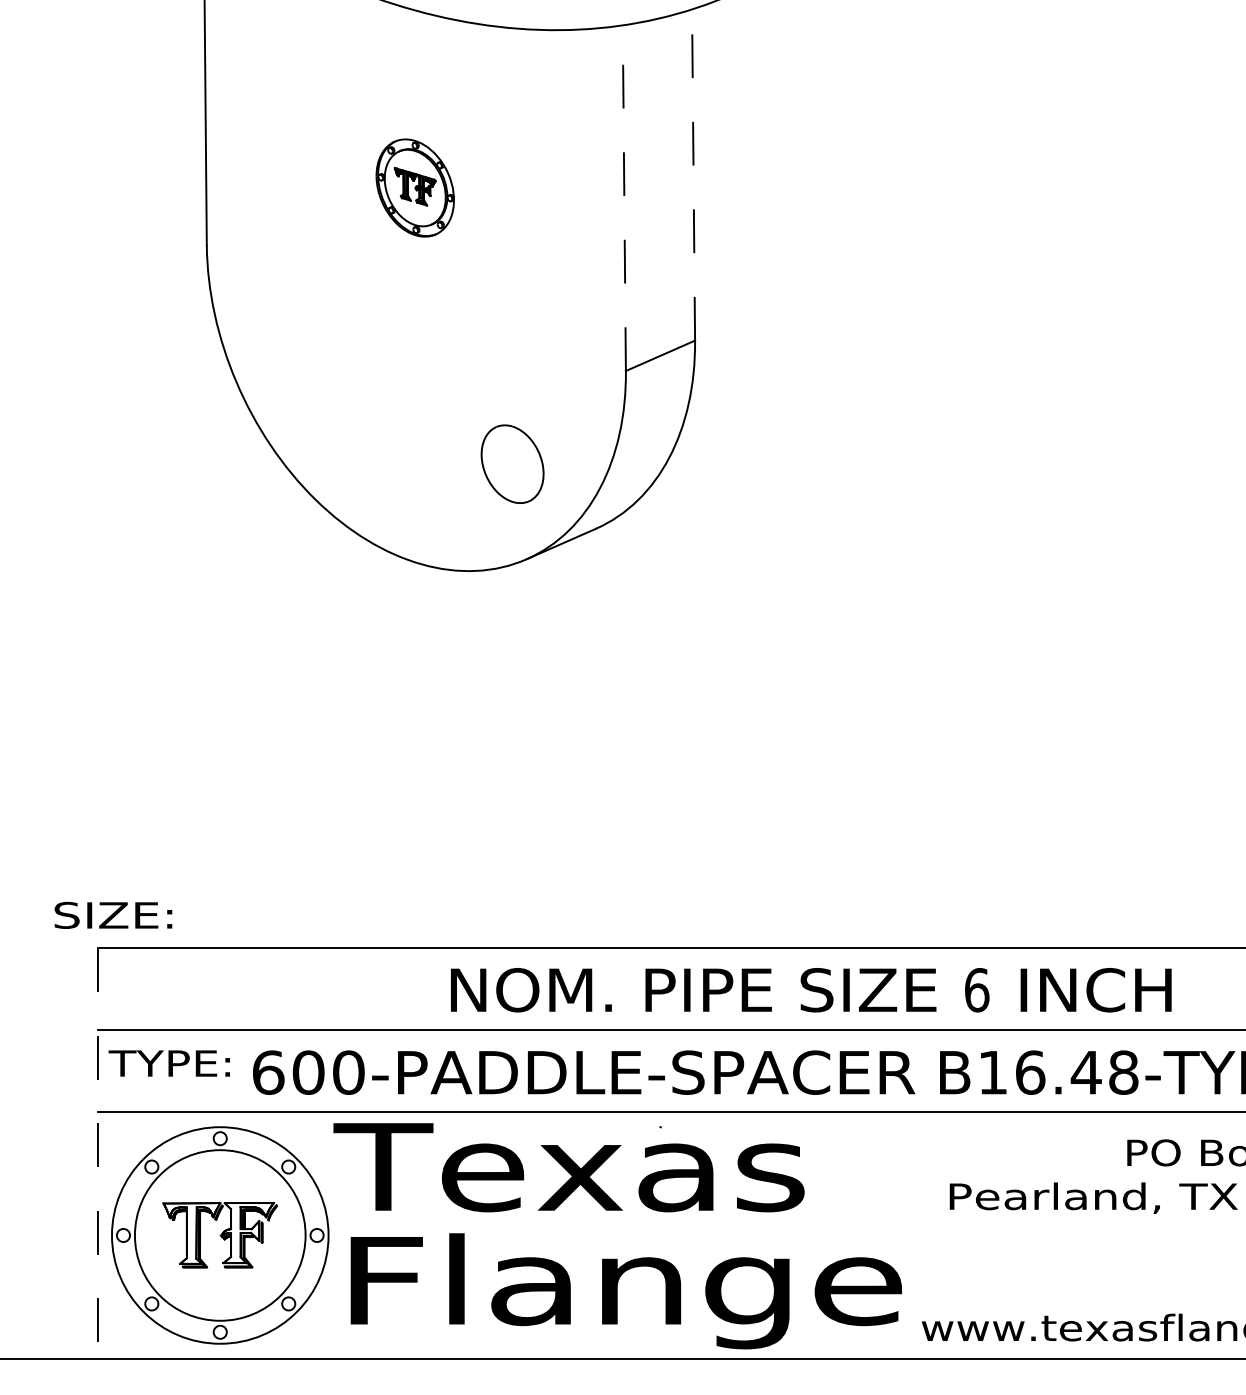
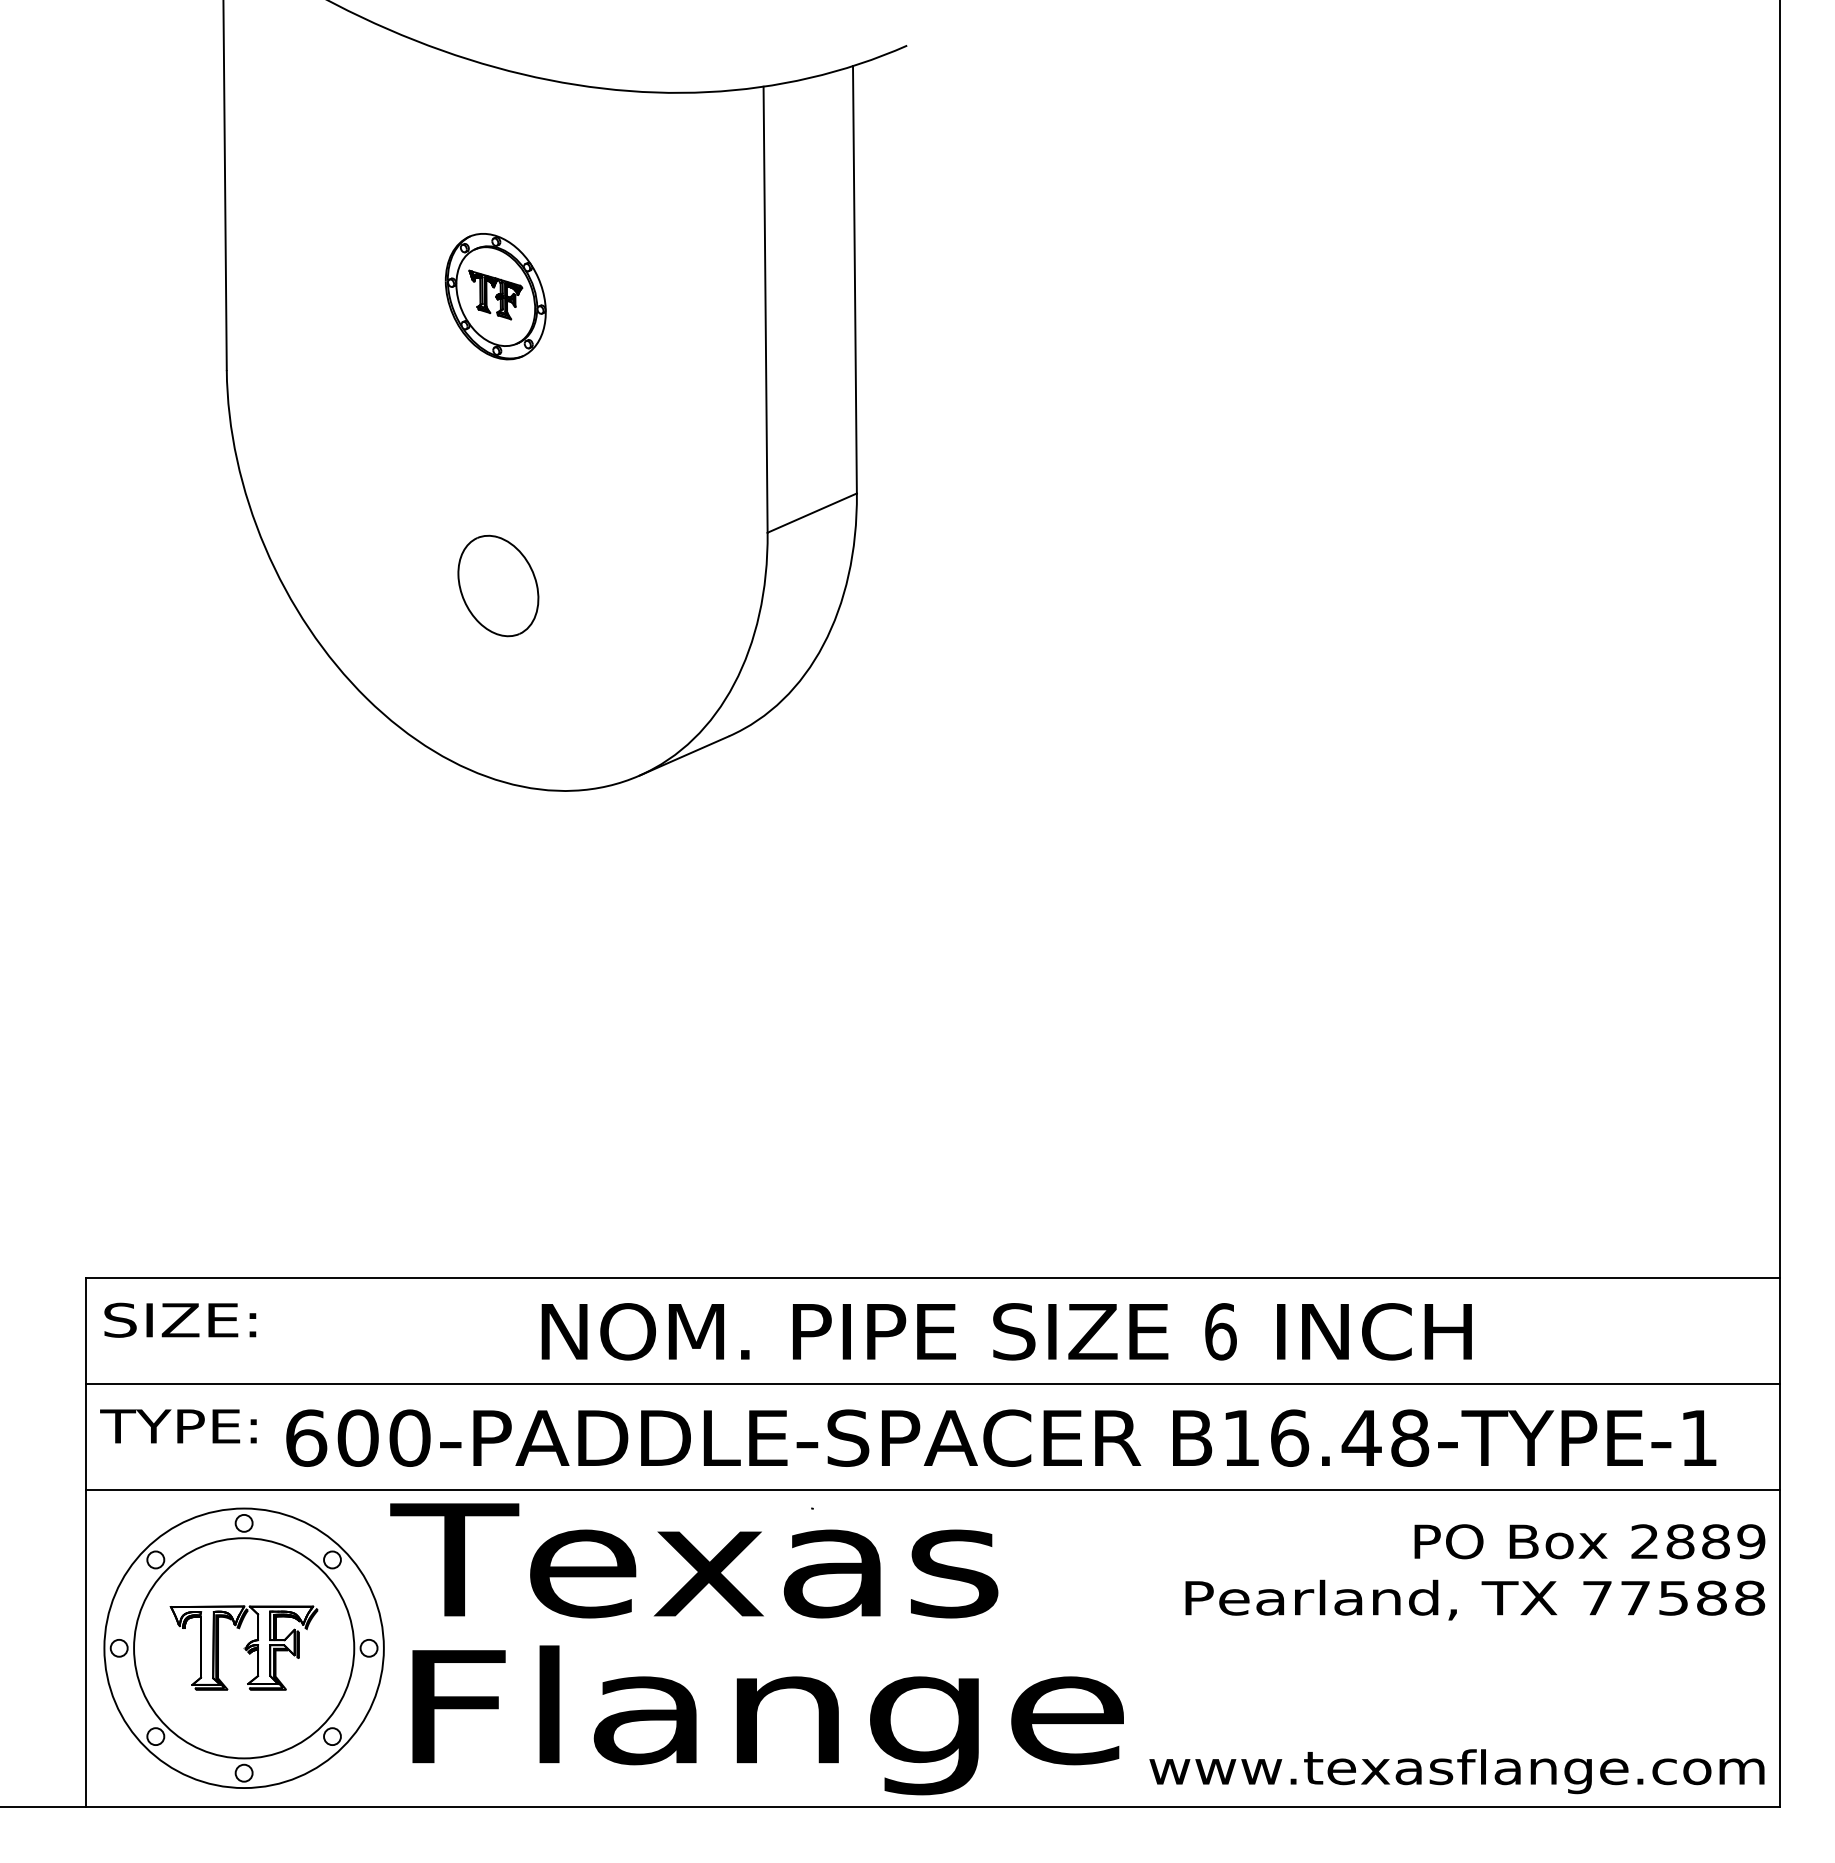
line: (693, 174) -> (854, 279), dashed -> solid
line: (624, 198) -> (765, 309), dashed -> solid
part: (512, 463) -> (498, 585), moved
text: (113, 914) -> (180, 1319), moved
line: (98, 1153) -> (86, 1542), dashed -> solid

